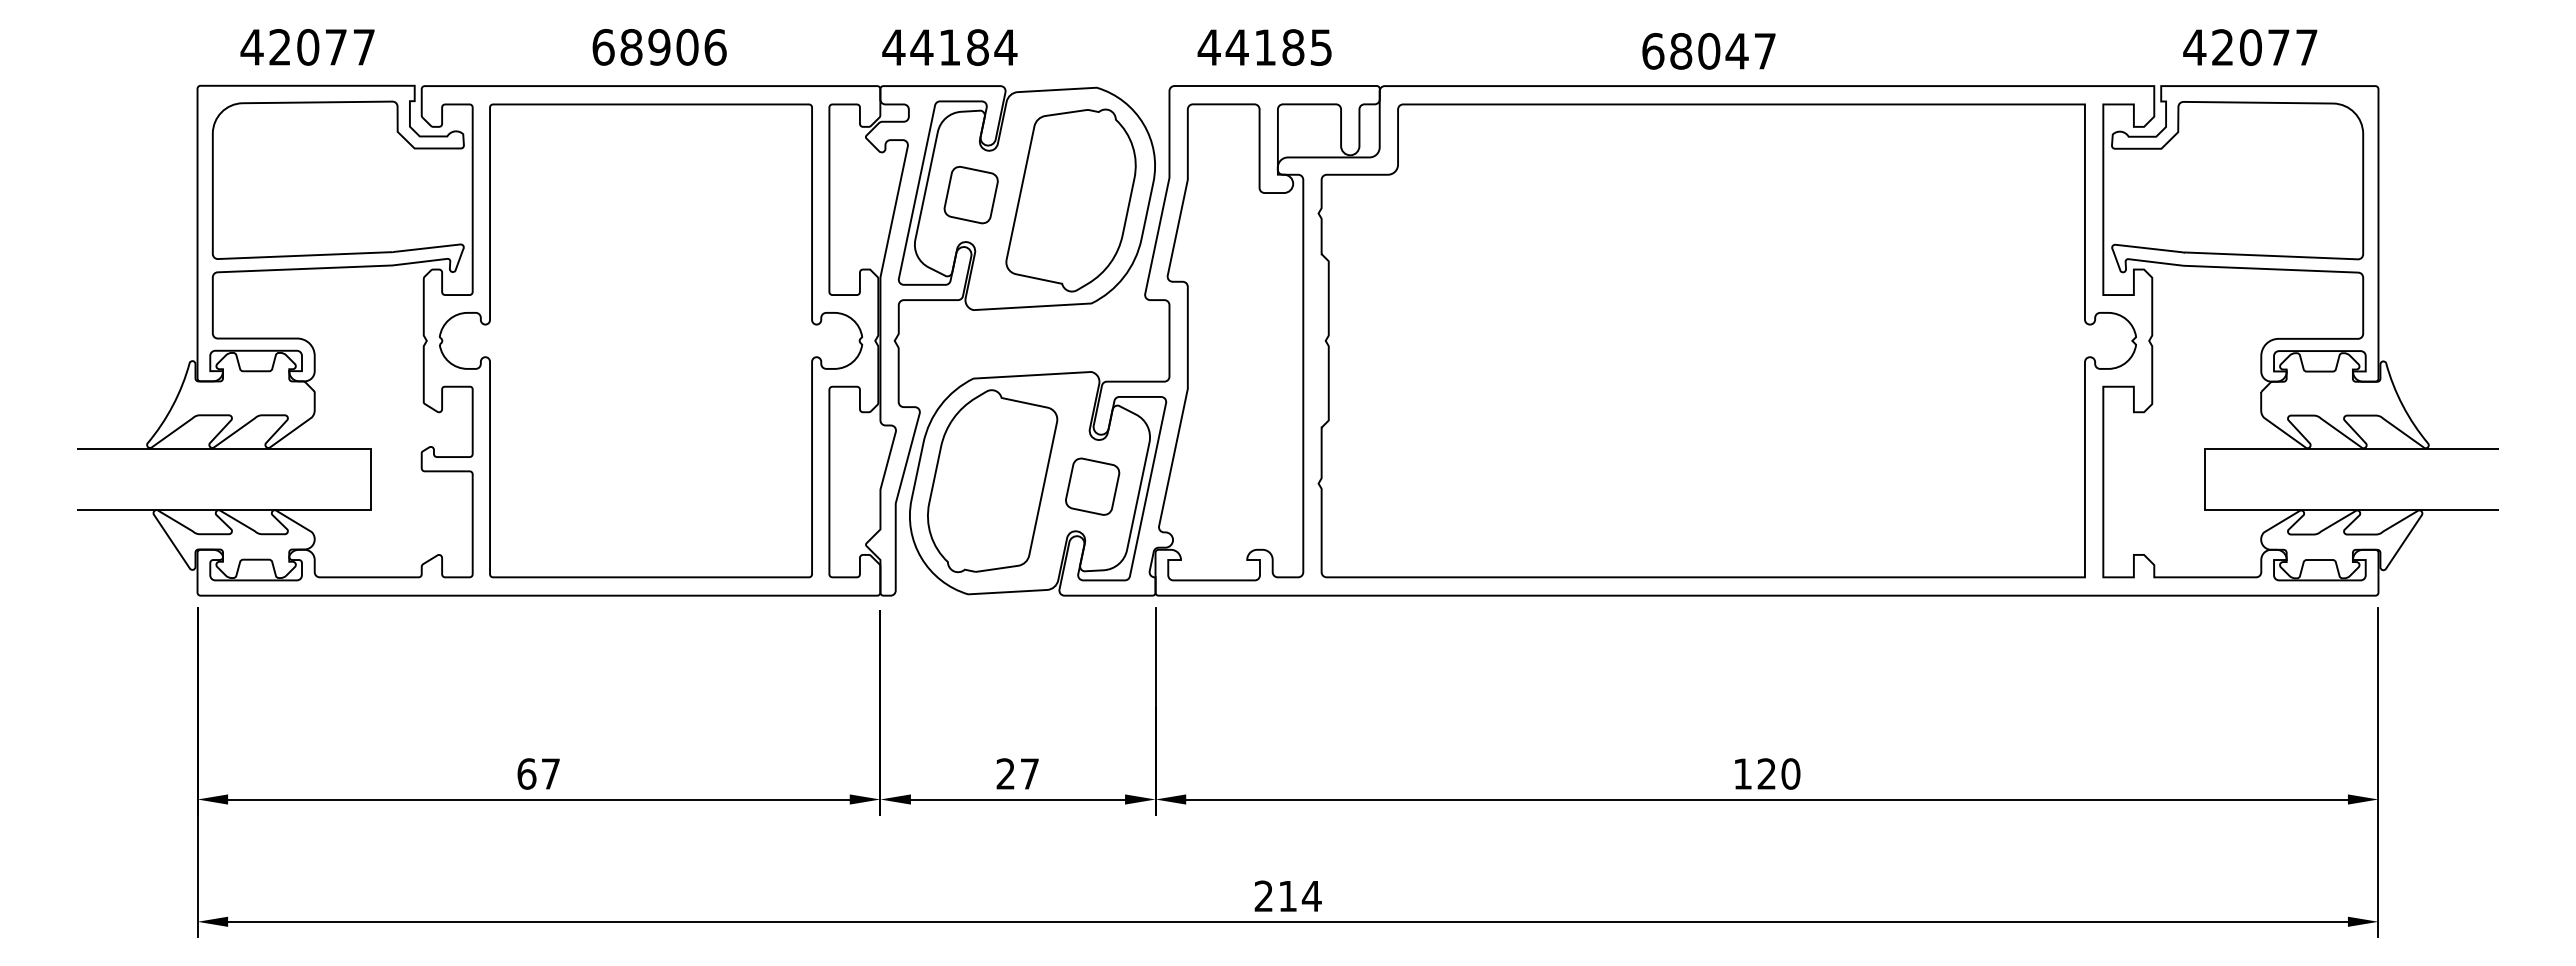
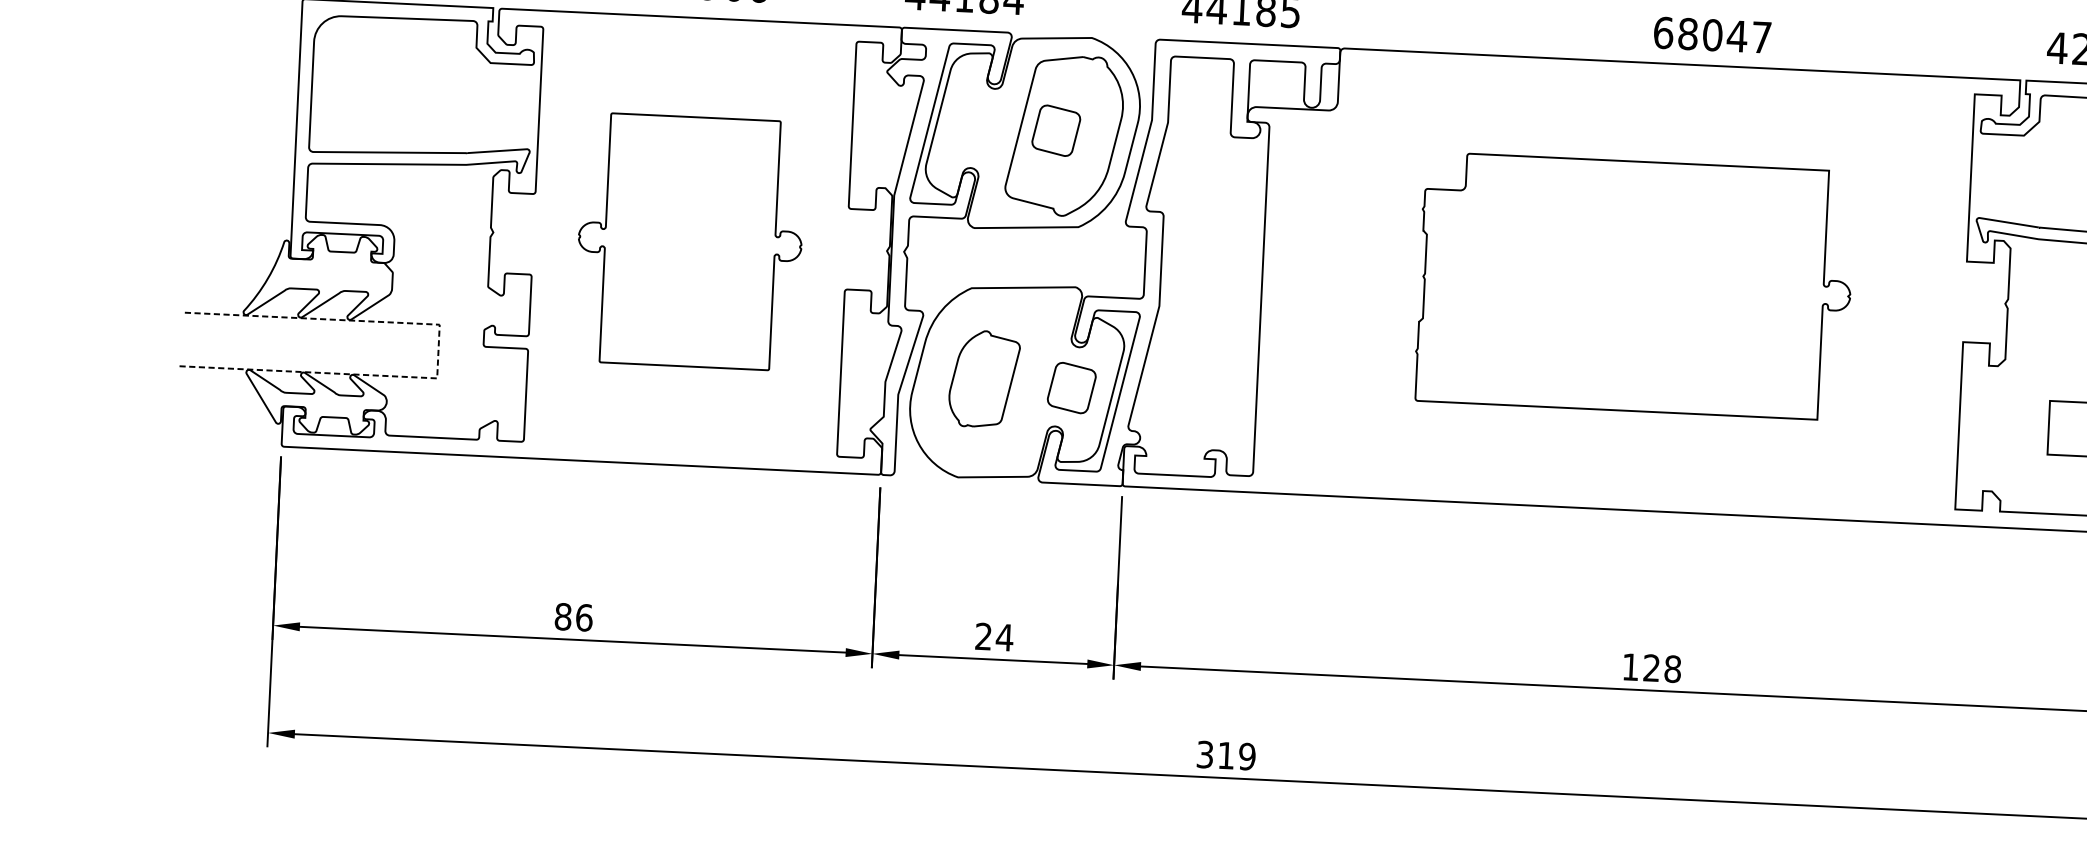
text: (1708, 51) -> (1712, 35), moved
part: (970, 195) -> (1055, 131), moved
part: (650, 340) -> (689, 241), size x0.6
part: (1726, 340) -> (1634, 285), size x0.6
line: (370, 479) -> (438, 351), solid -> dashed
part: (992, 481) -> (984, 379), size x0.6
text: (538, 773) -> (573, 616), 67 -> 86
text: (1029, 773) -> (1004, 637), 27 -> 24
text: (1790, 774) -> (1672, 669), 120 -> 128
text: (1287, 896) -> (1225, 755), 214 -> 319

